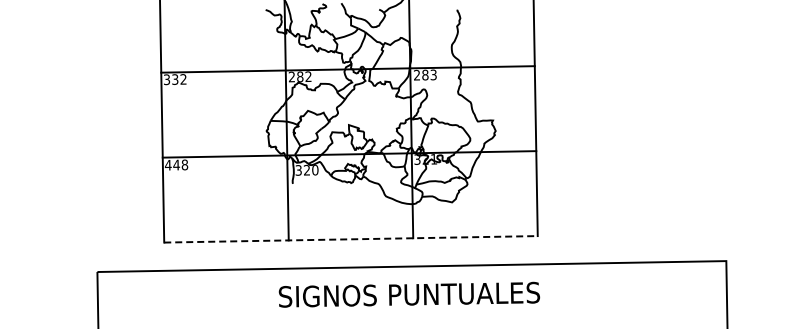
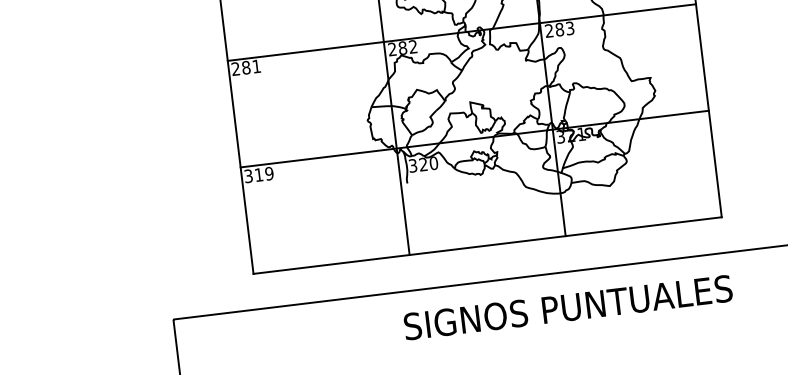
text: (174, 79) -> (245, 67), 332 -> 281
text: (176, 164) -> (258, 174), 448 -> 319
line: (350, 239) -> (487, 245), dashed -> solid

